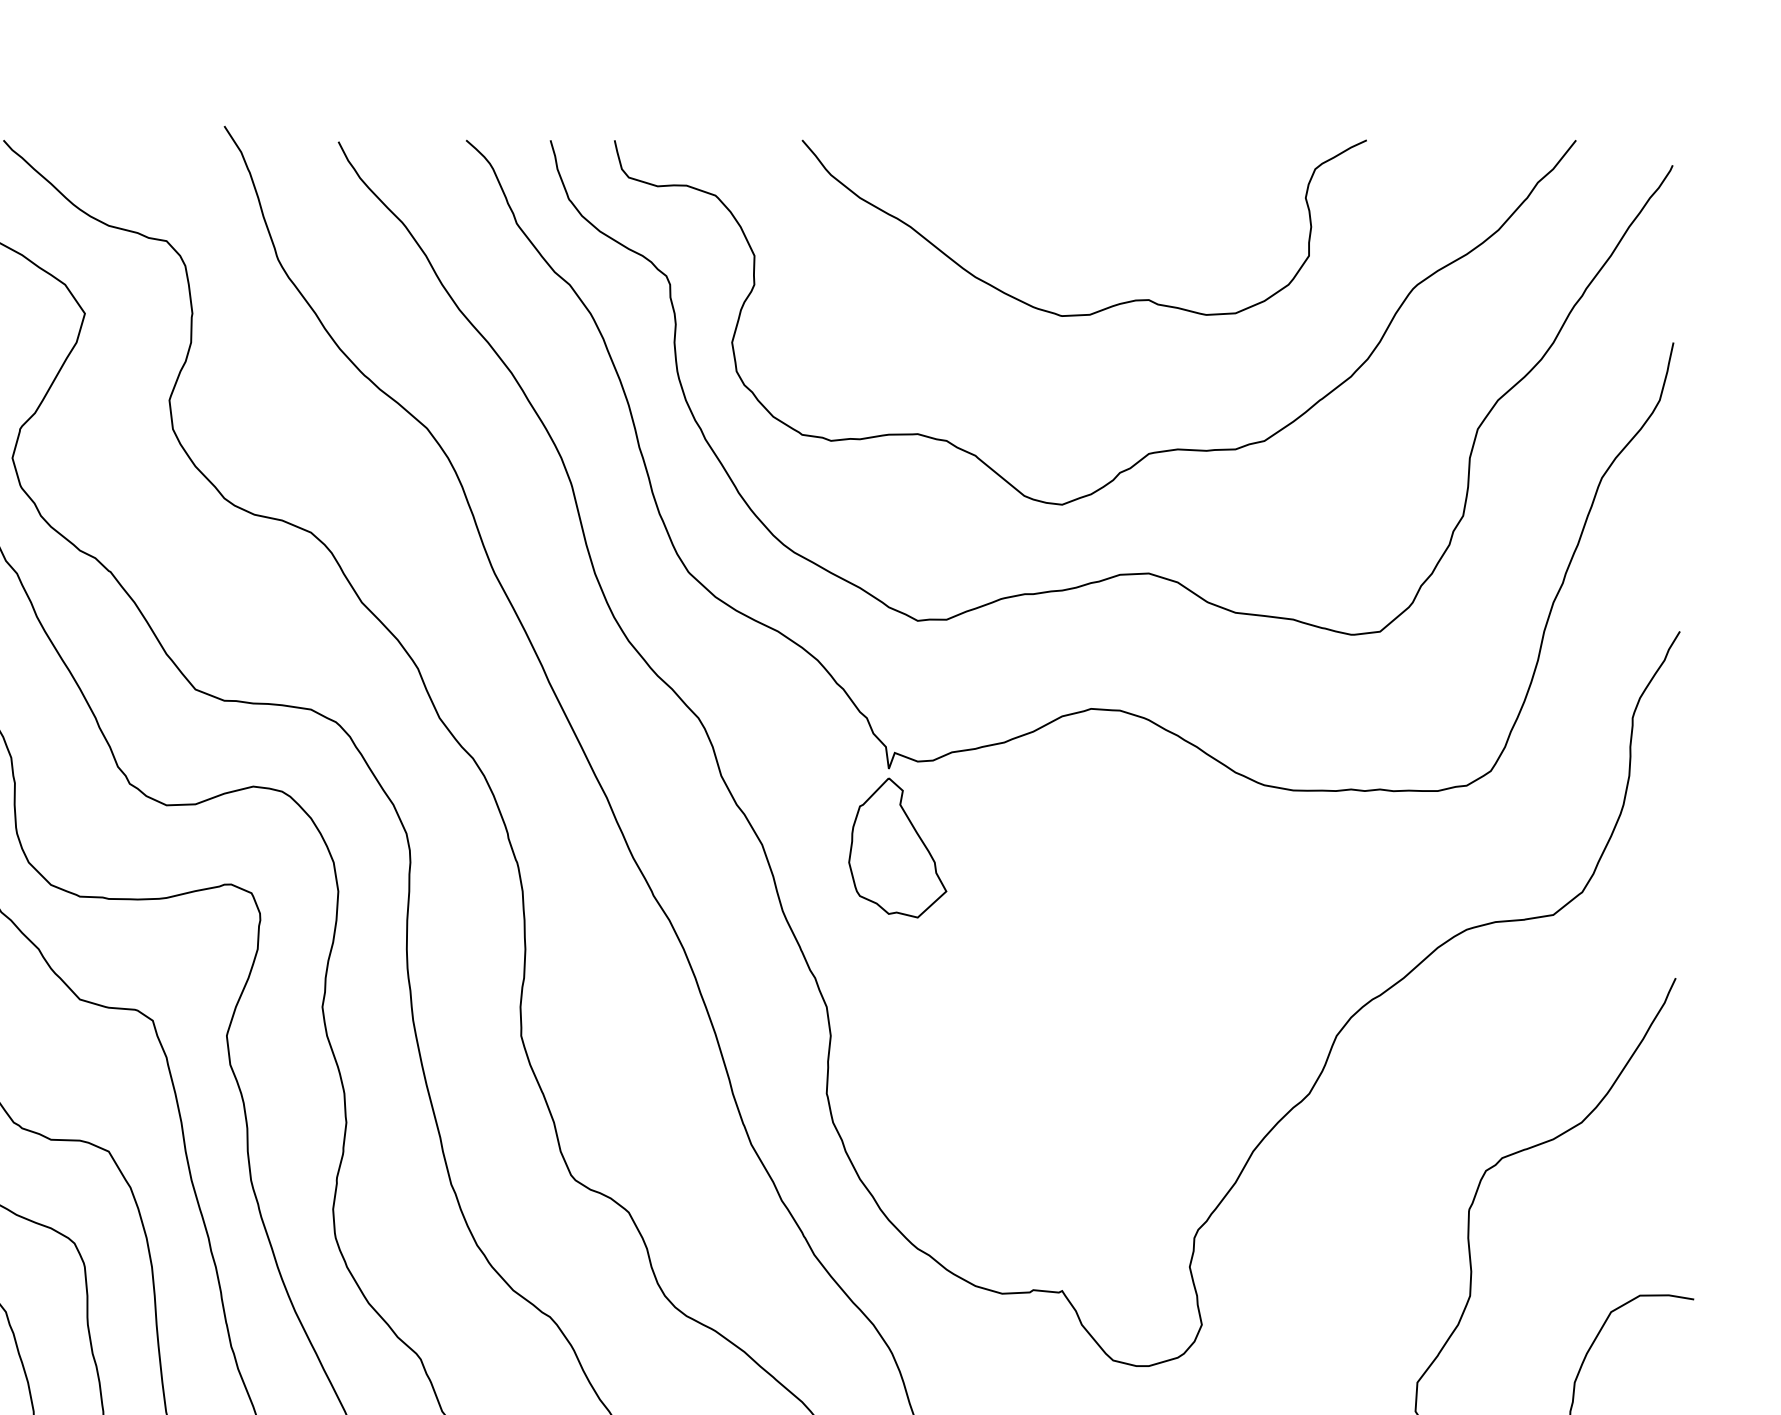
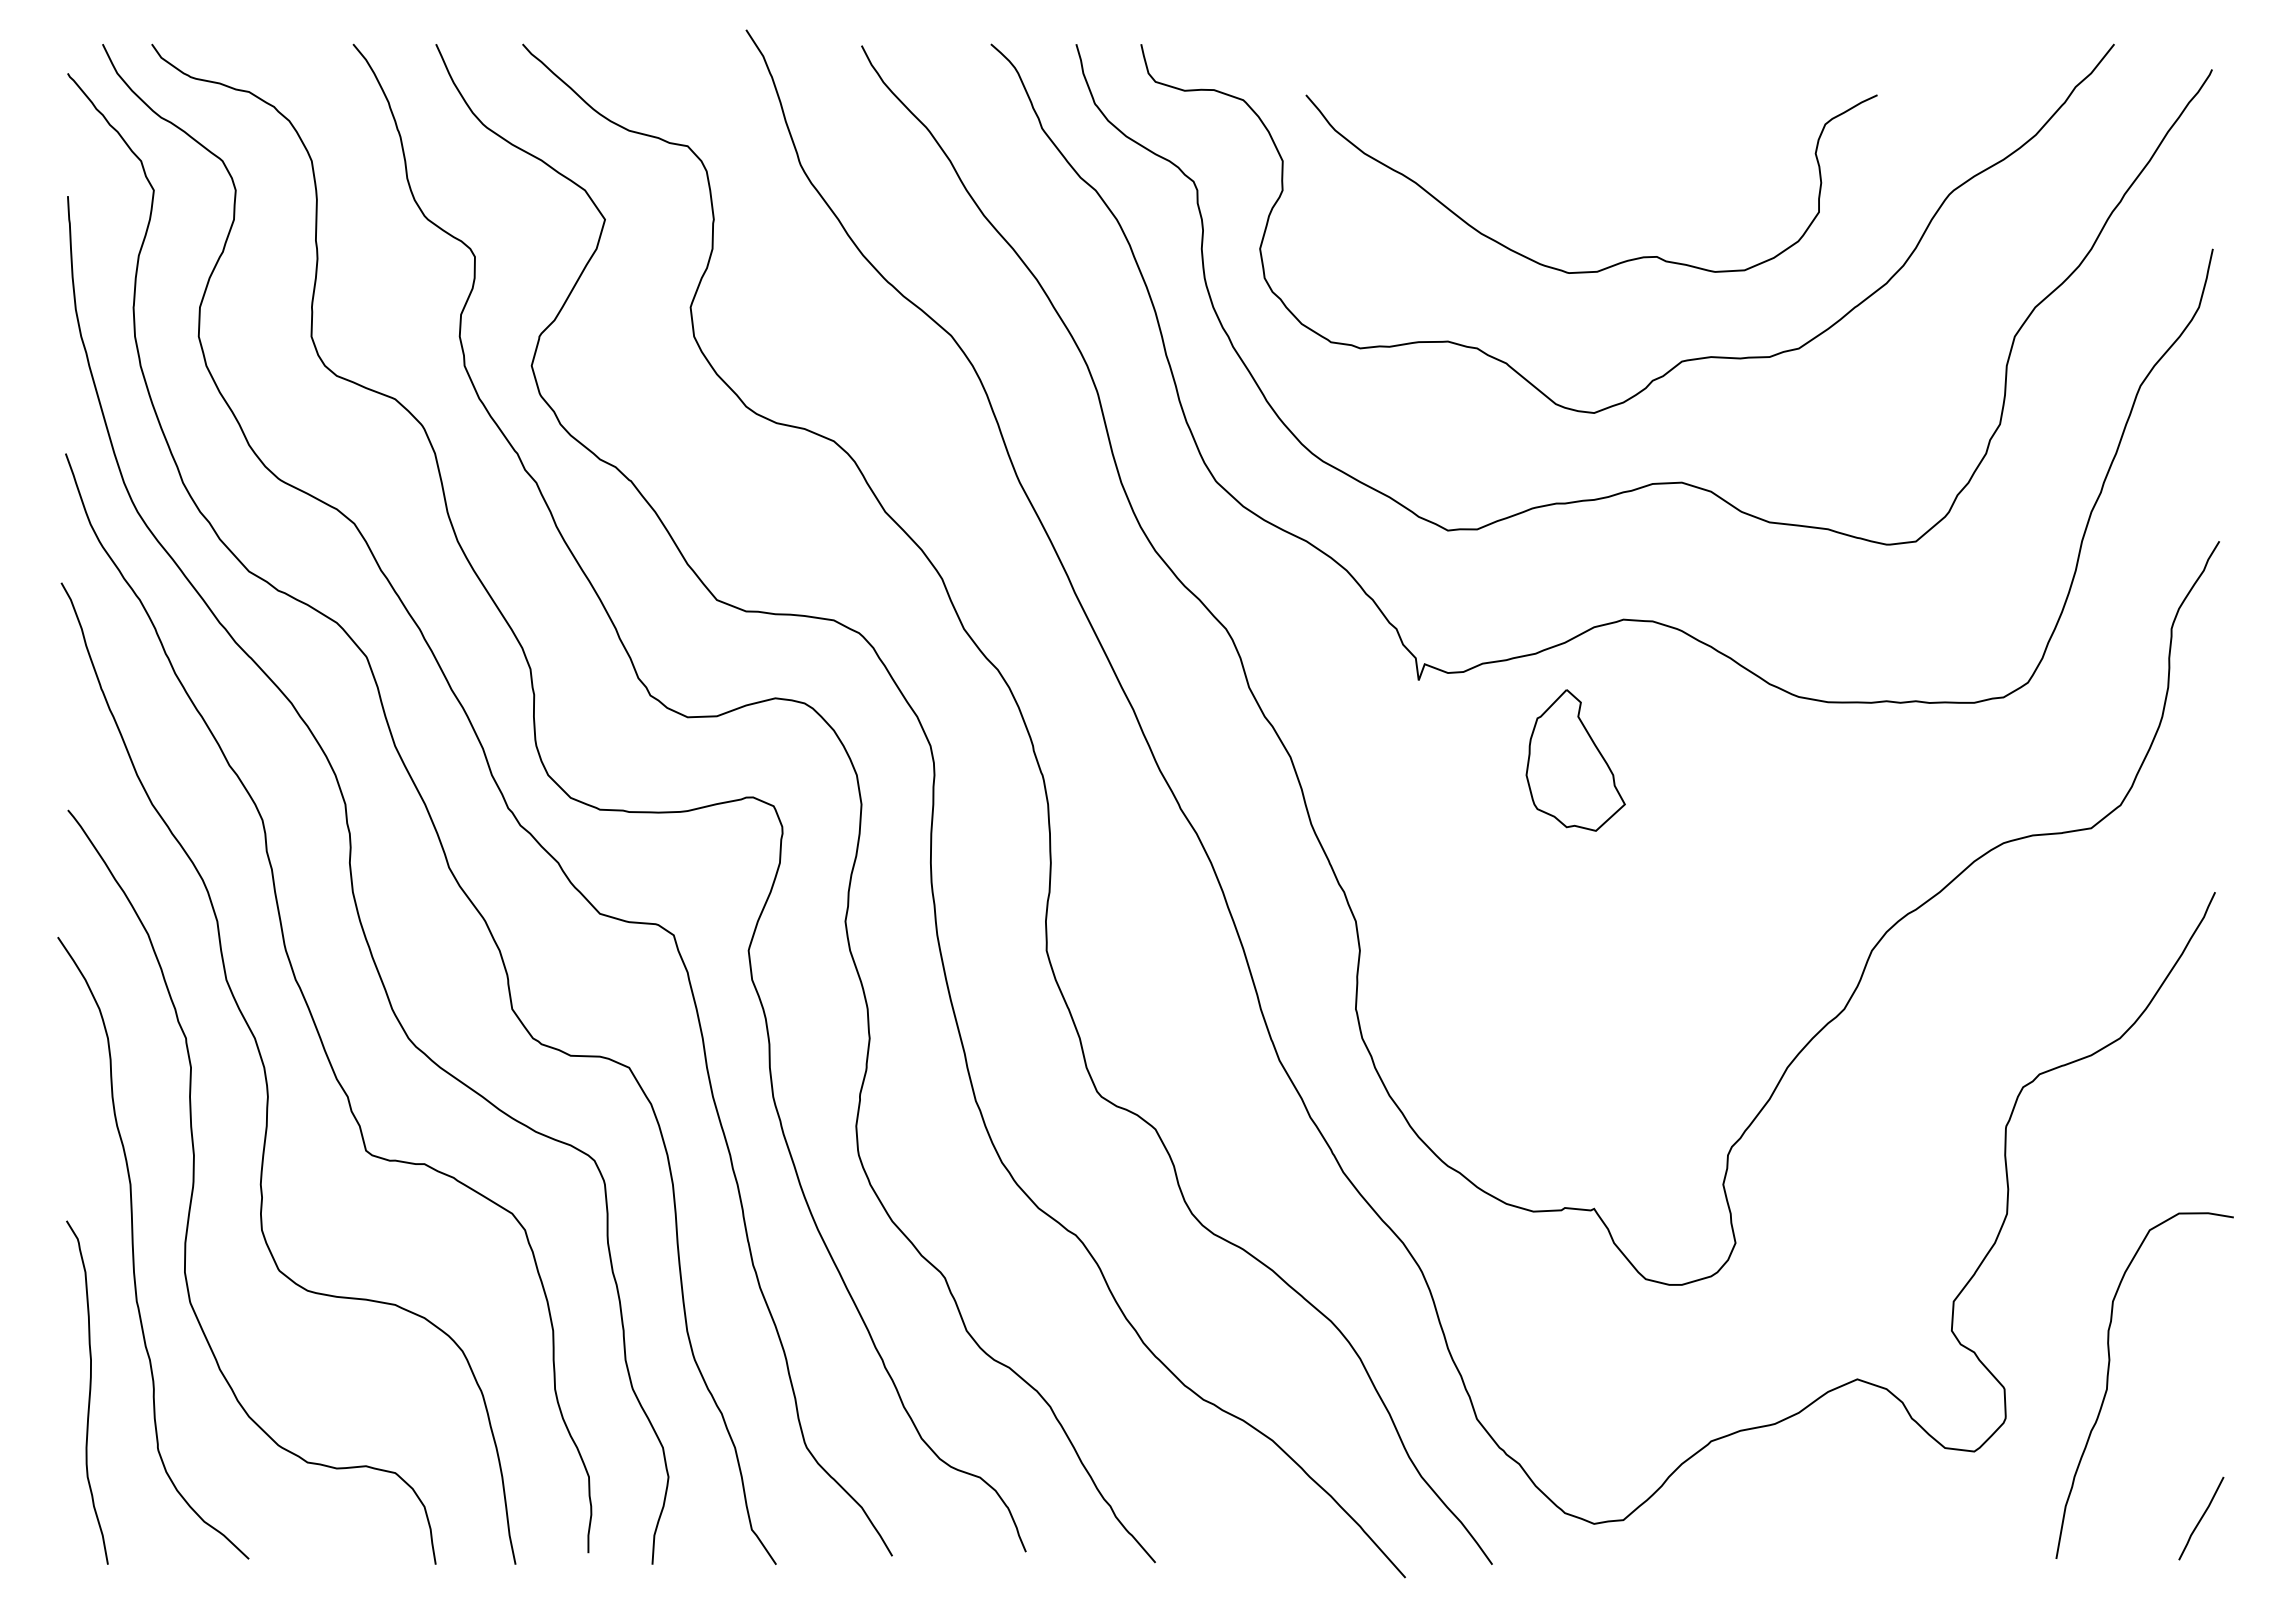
curve: (1110, 305) -> (1618, 262), moved
part: (897, 848) -> (1575, 760), moved

